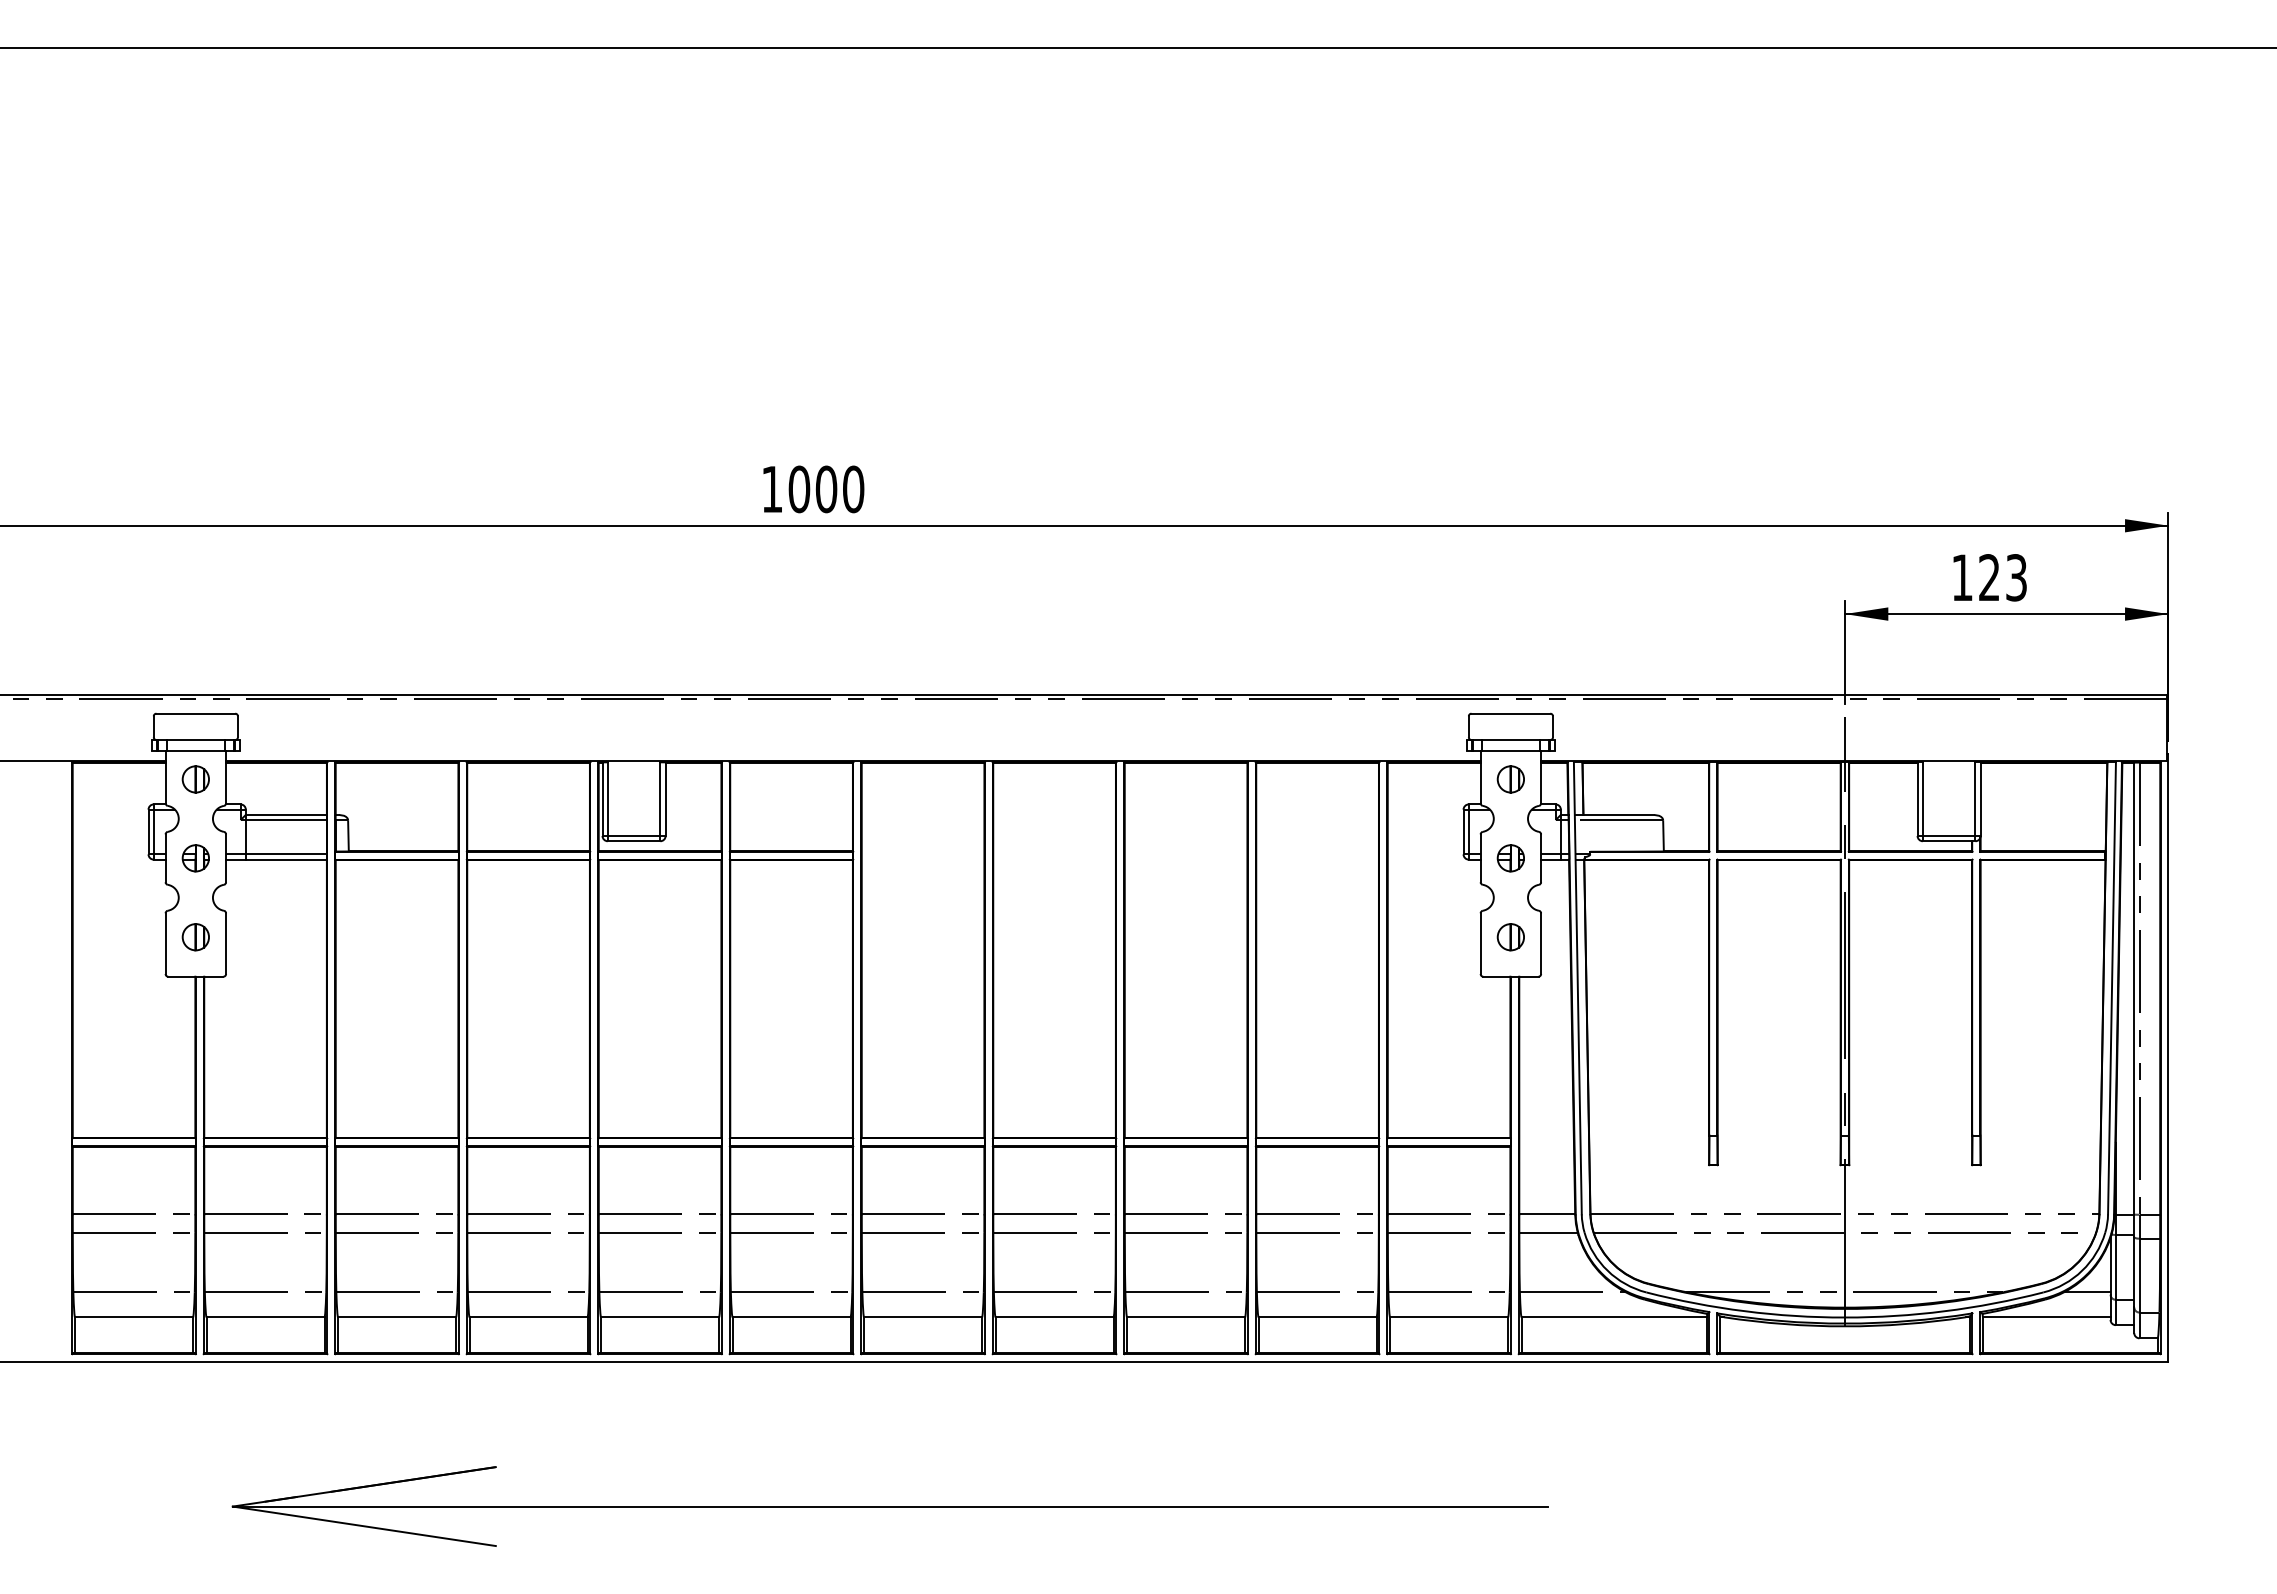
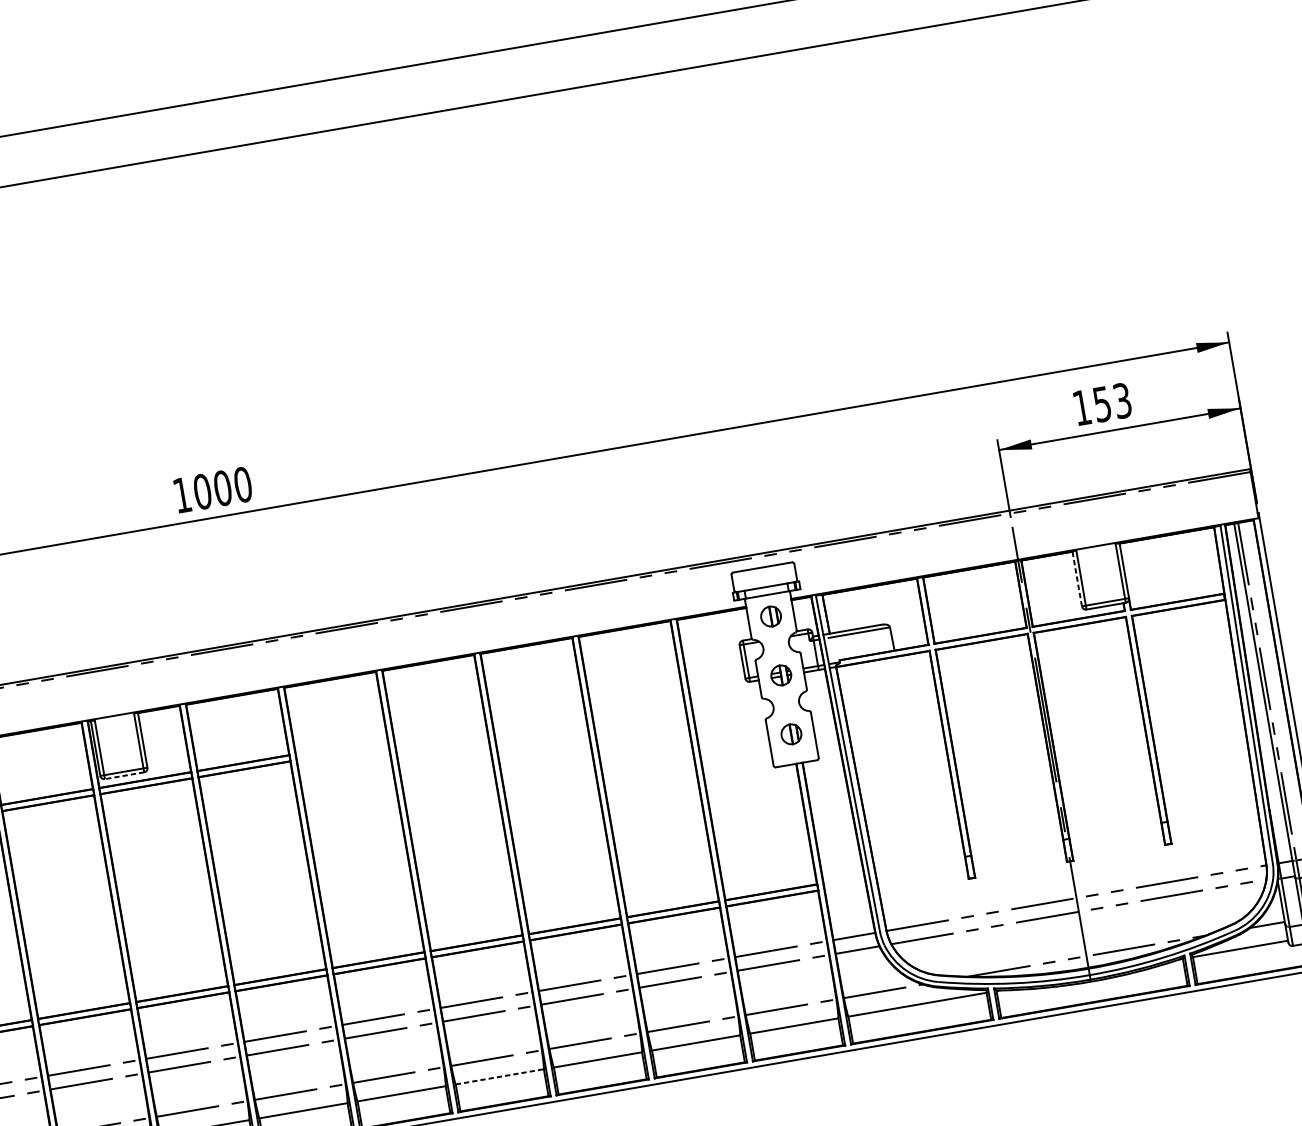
text: (1989, 577) -> (1102, 404), 123 -> 153
line: (1917, 799) -> (1077, 579), solid -> dashed
line: (633, 841) -> (124, 776), solid -> dashed
line: (1055, 1317) -> (500, 1076), solid -> dashed

